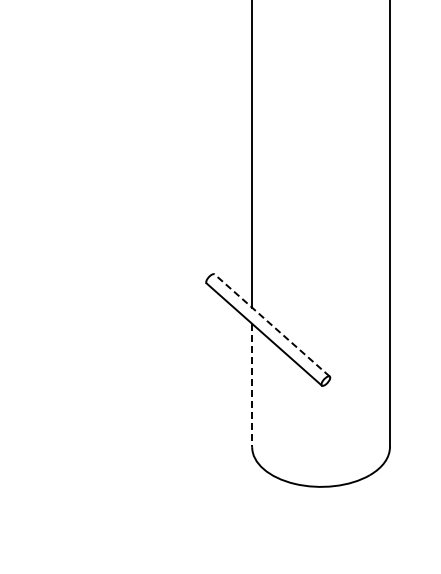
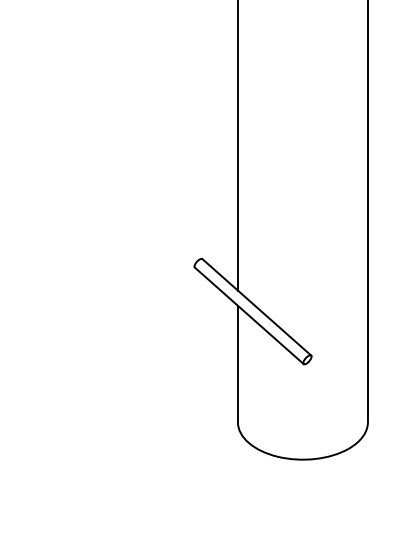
line: (271, 325) -> (256, 307), dashed -> solid
line: (252, 385) -> (238, 363), dashed -> solid

